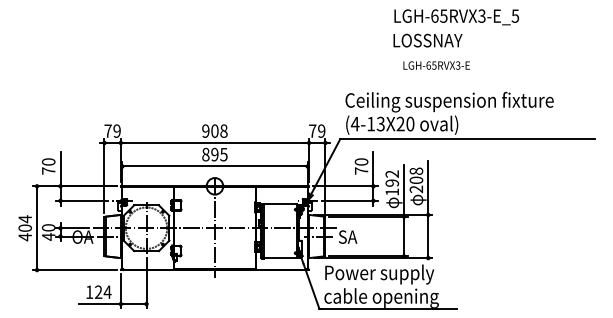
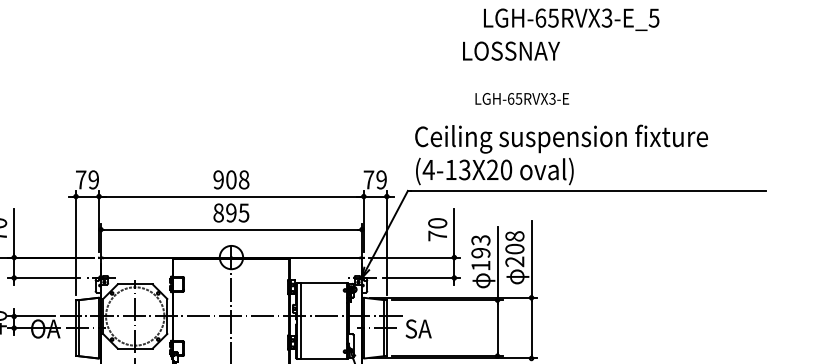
text: (427, 40) -> (510, 50), moved
text: (436, 65) -> (522, 98), moved
text: (392, 173) -> (481, 239), 192 -> 193

